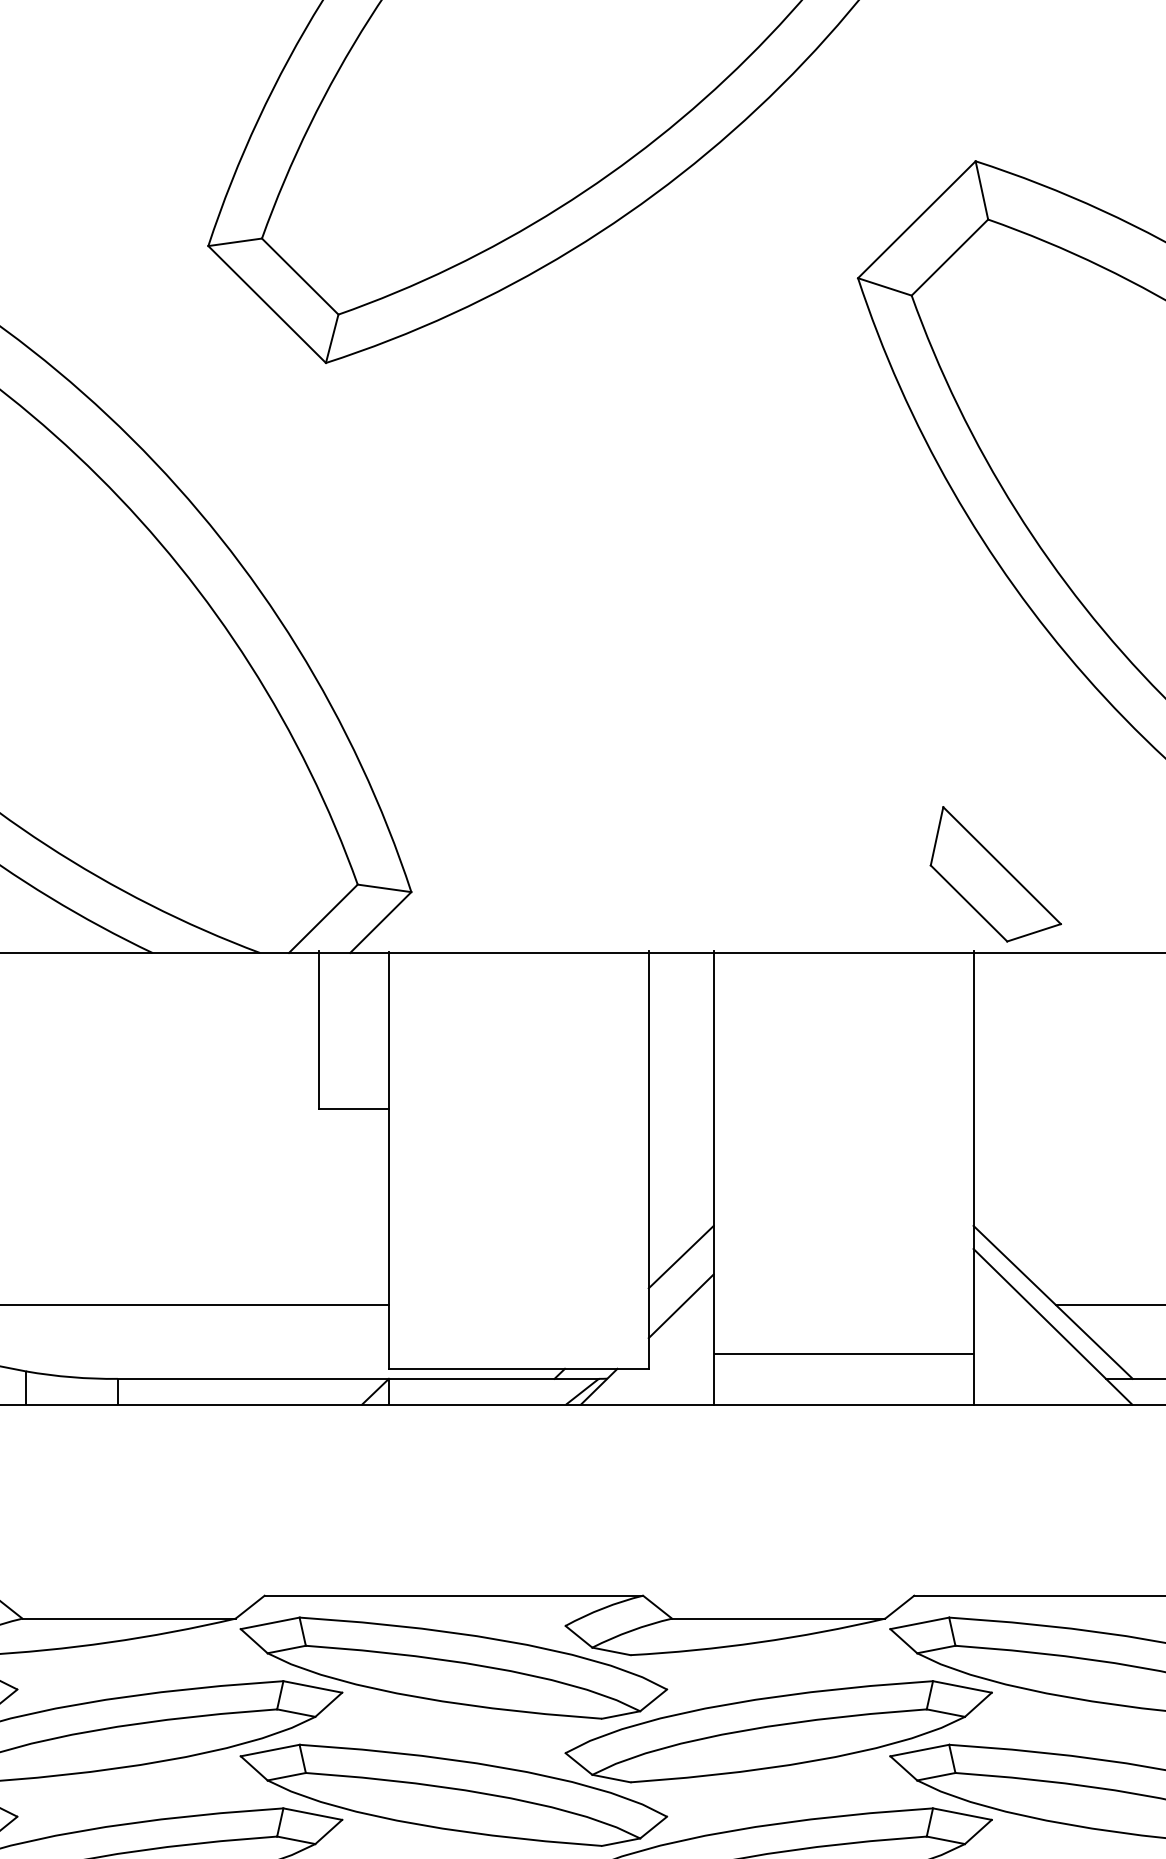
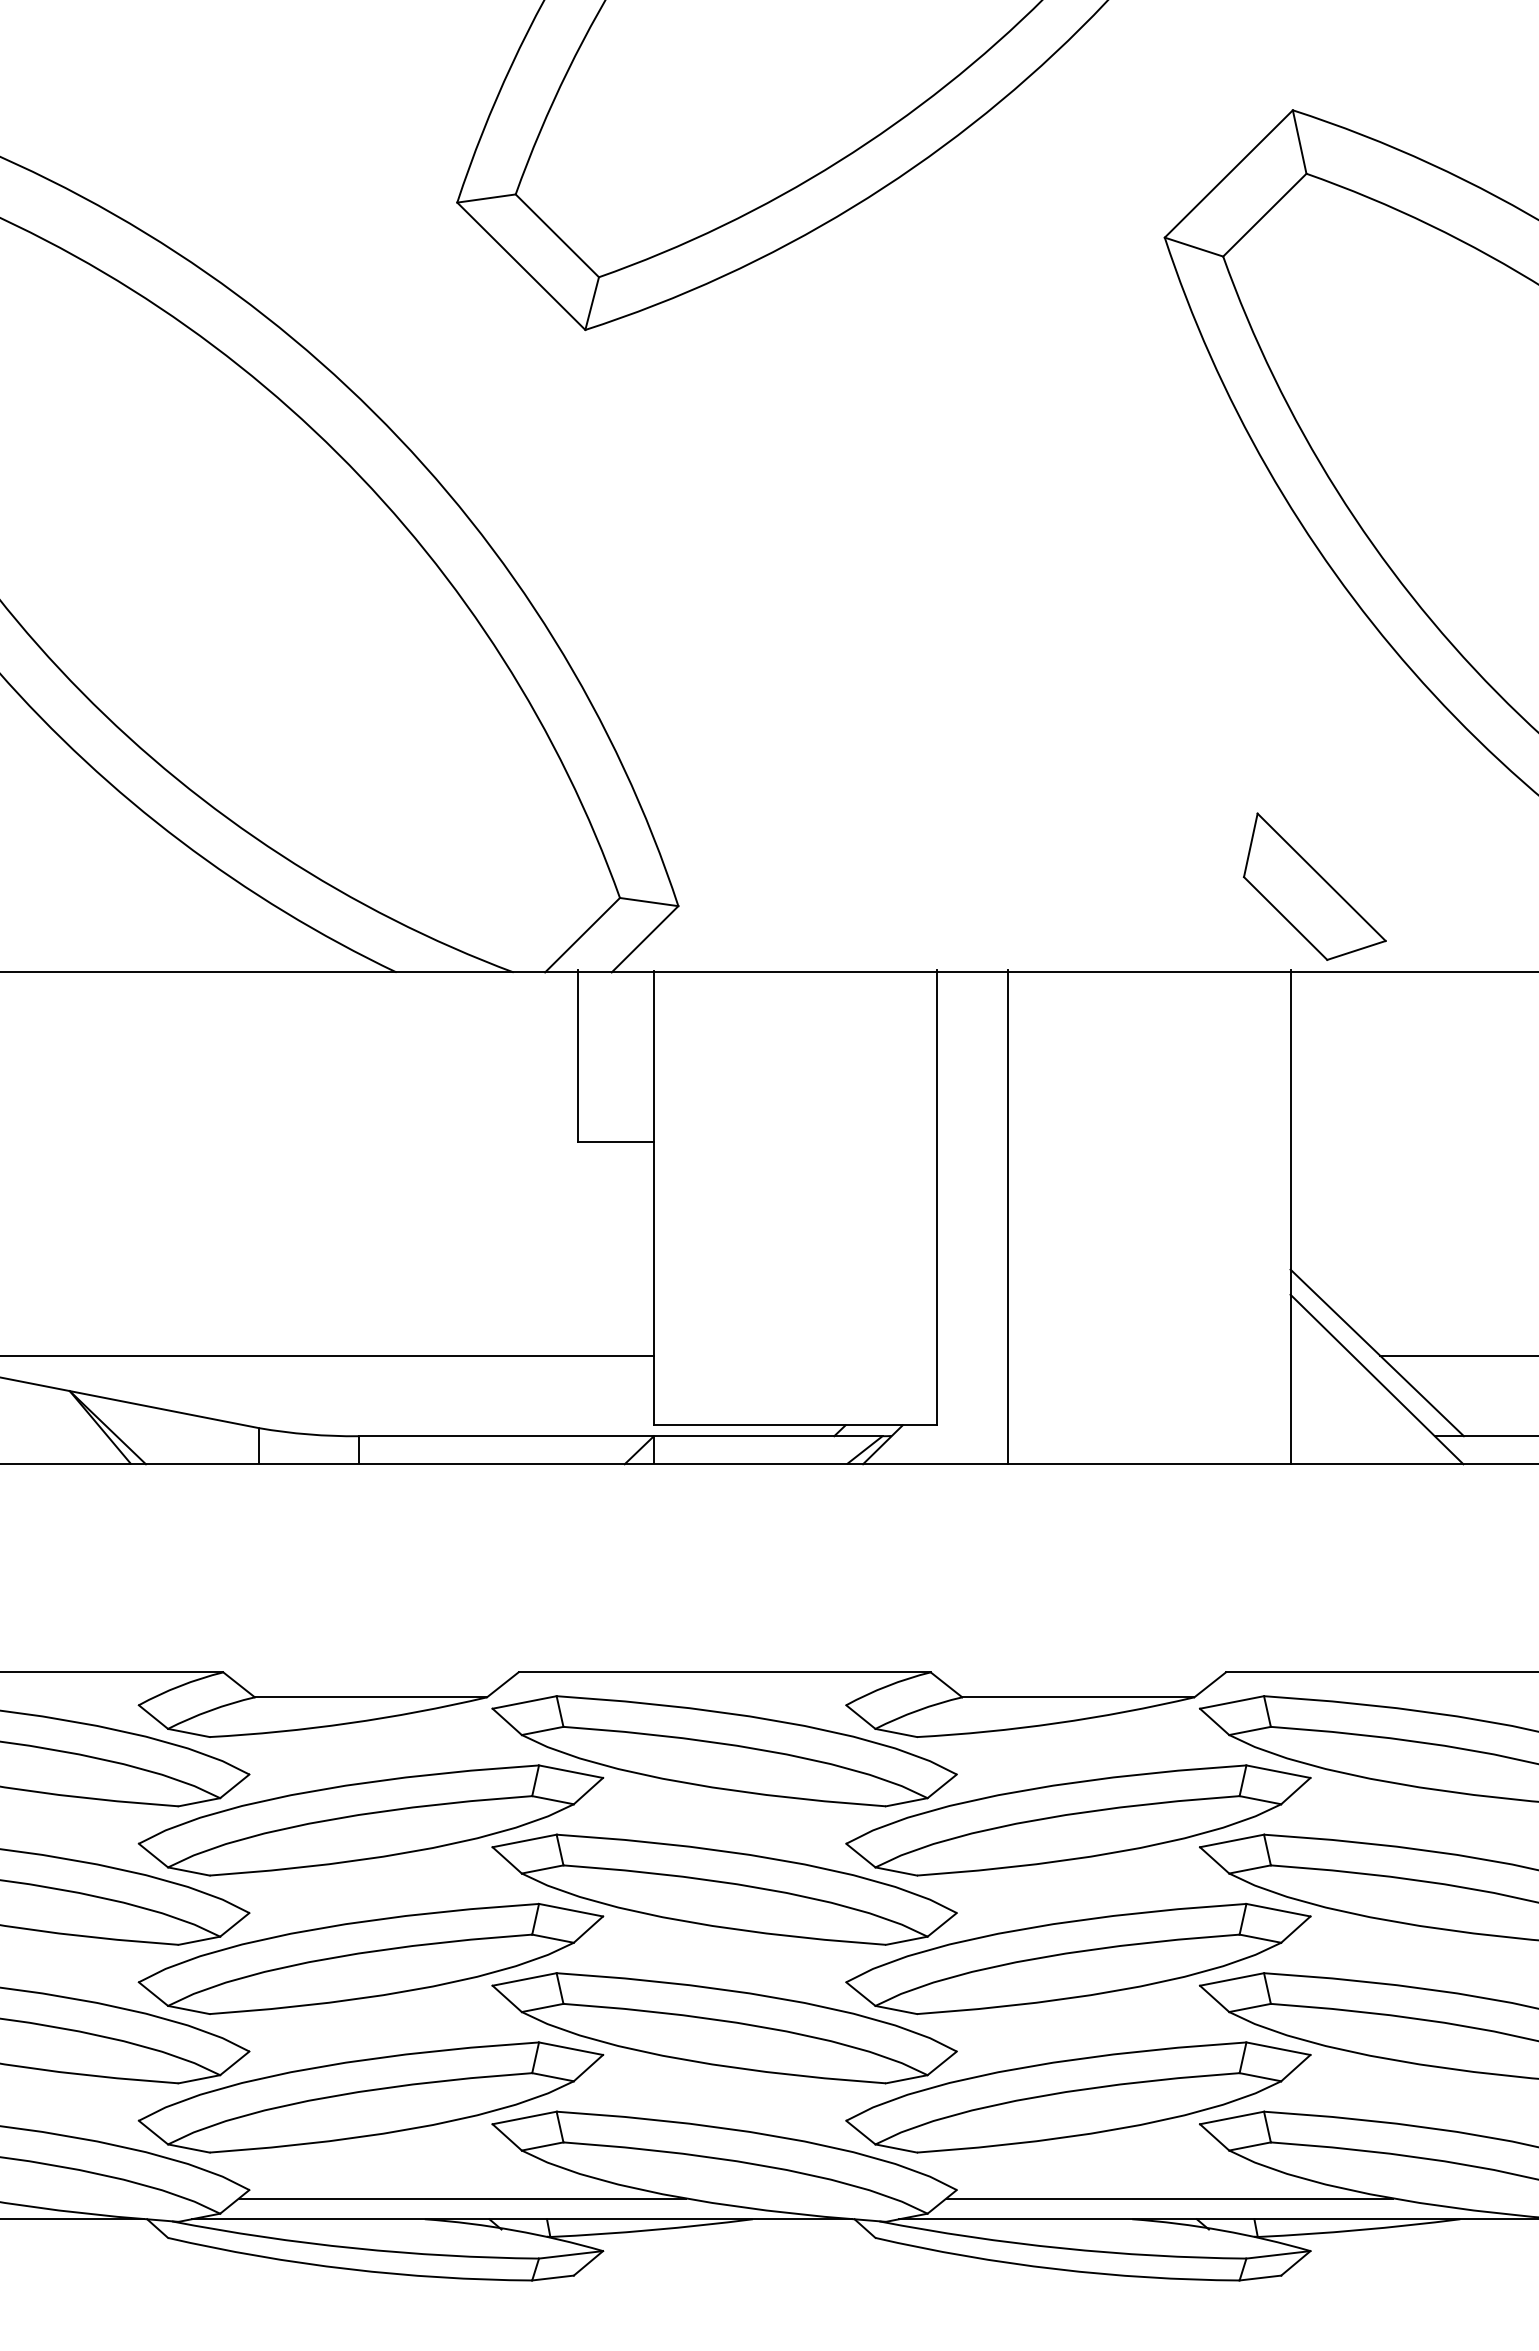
line: (680, 1257) -> (971, 1303), removed
line: (680, 1305) -> (971, 1356), removed
line: (843, 1353) -> (1148, 1408), removed

